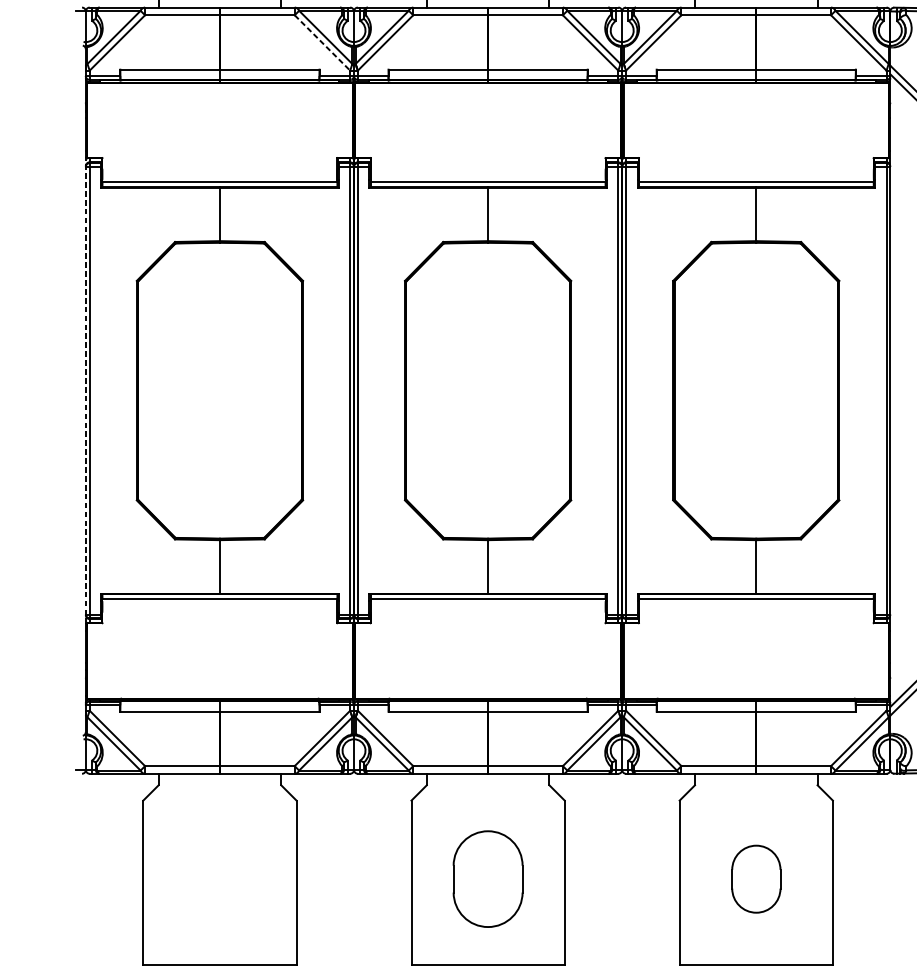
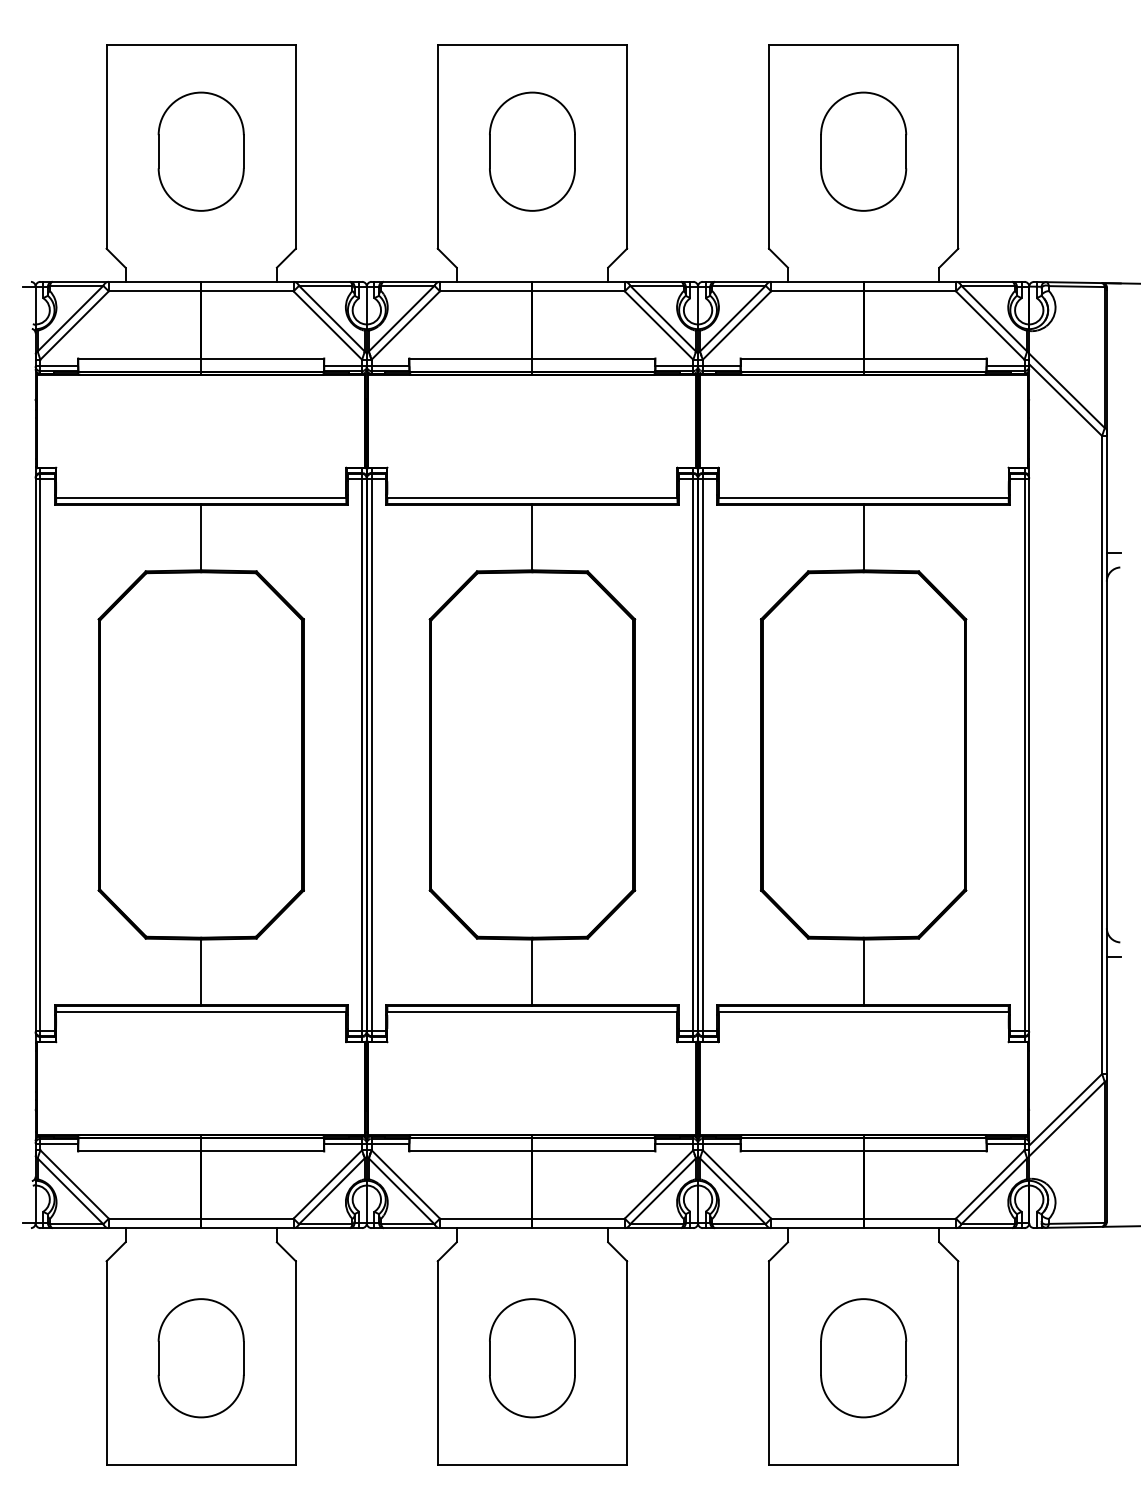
line: (322, 42) -> (328, 325), dashed -> solid
line: (85, 390) -> (35, 754), dashed -> solid
part: (219, 879) -> (200, 1358), added
part: (756, 879) -> (863, 1358), size x1.43

